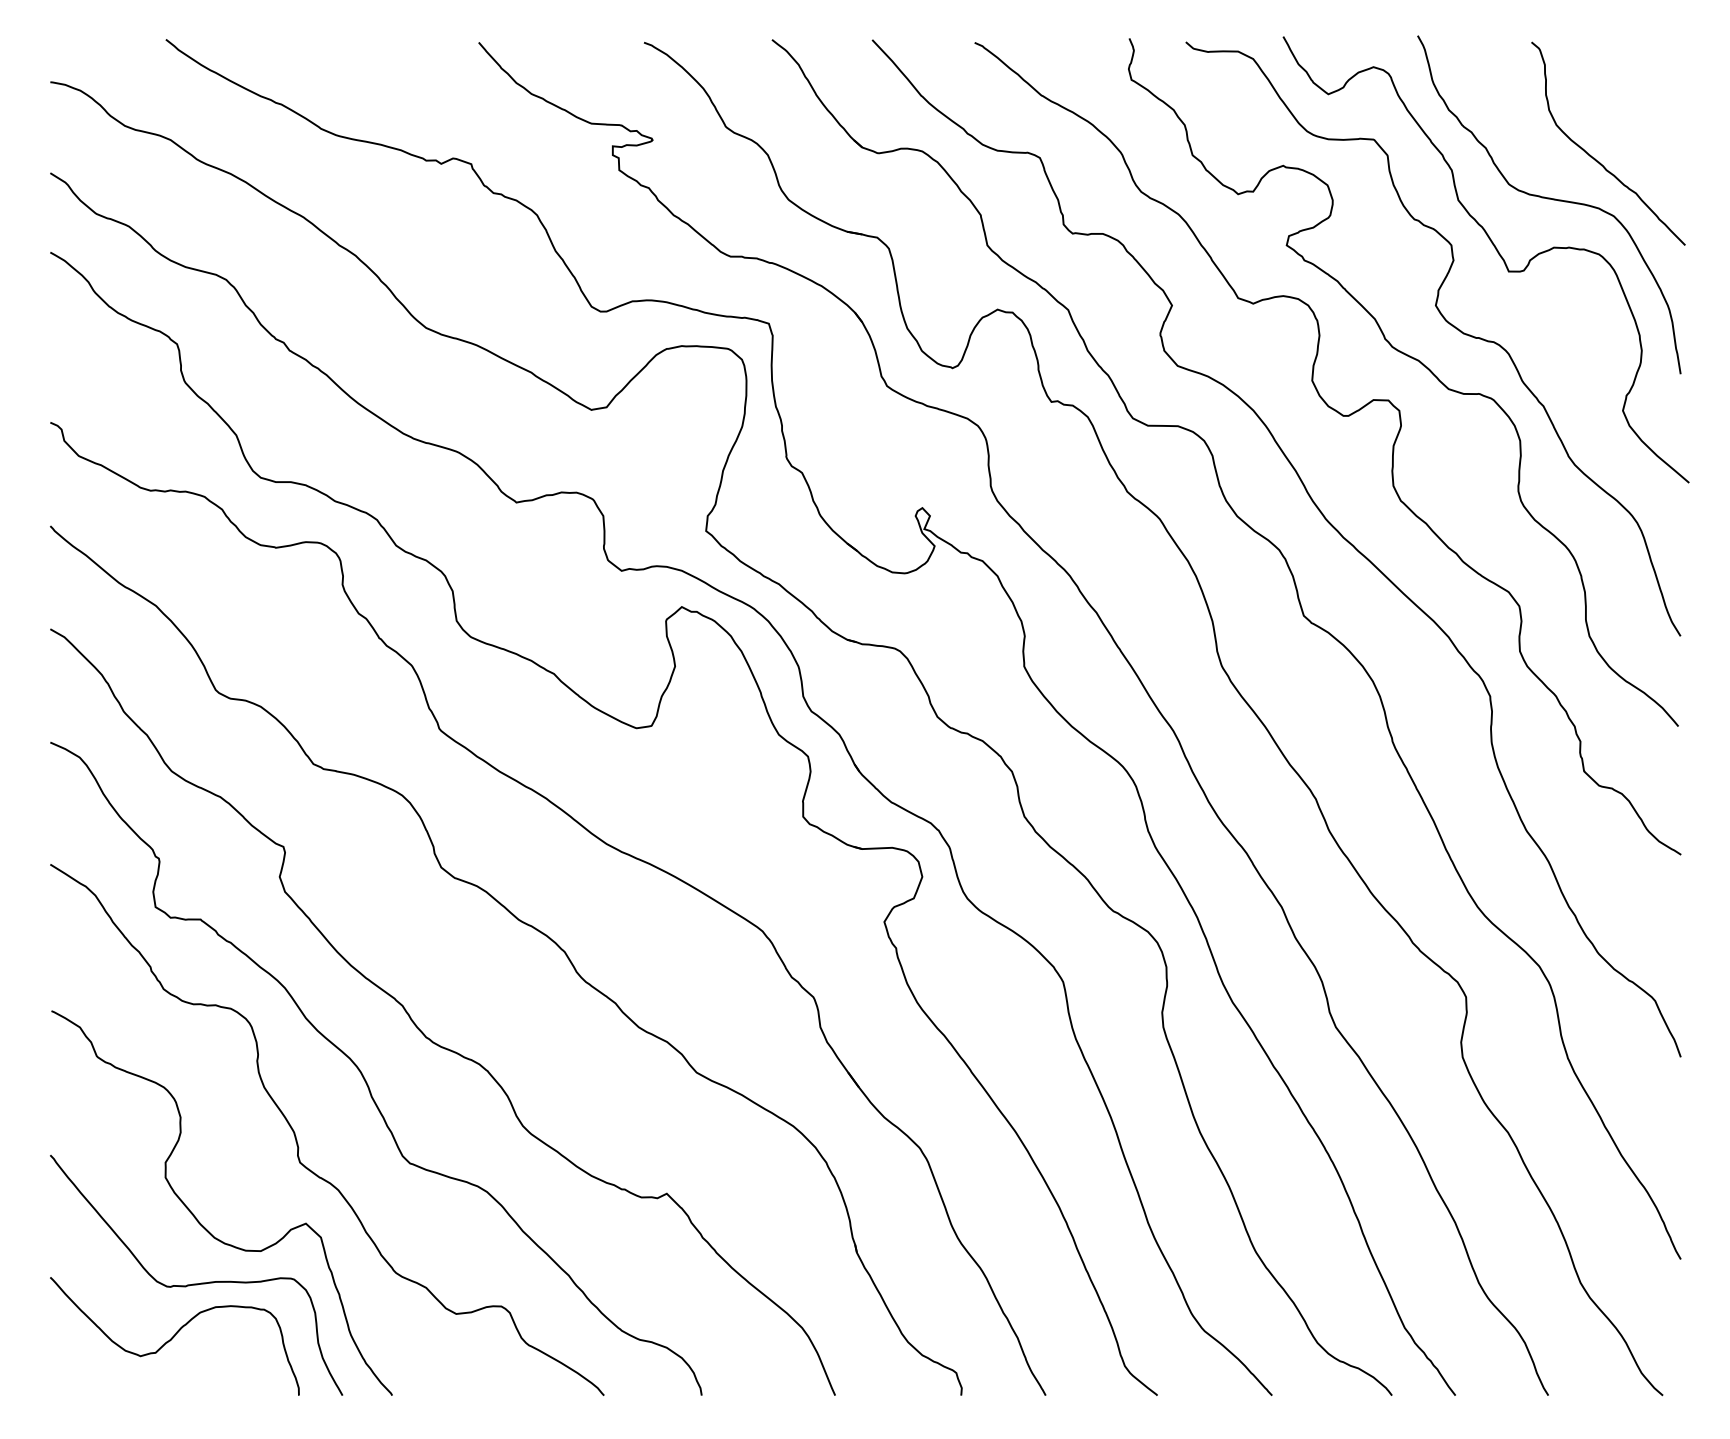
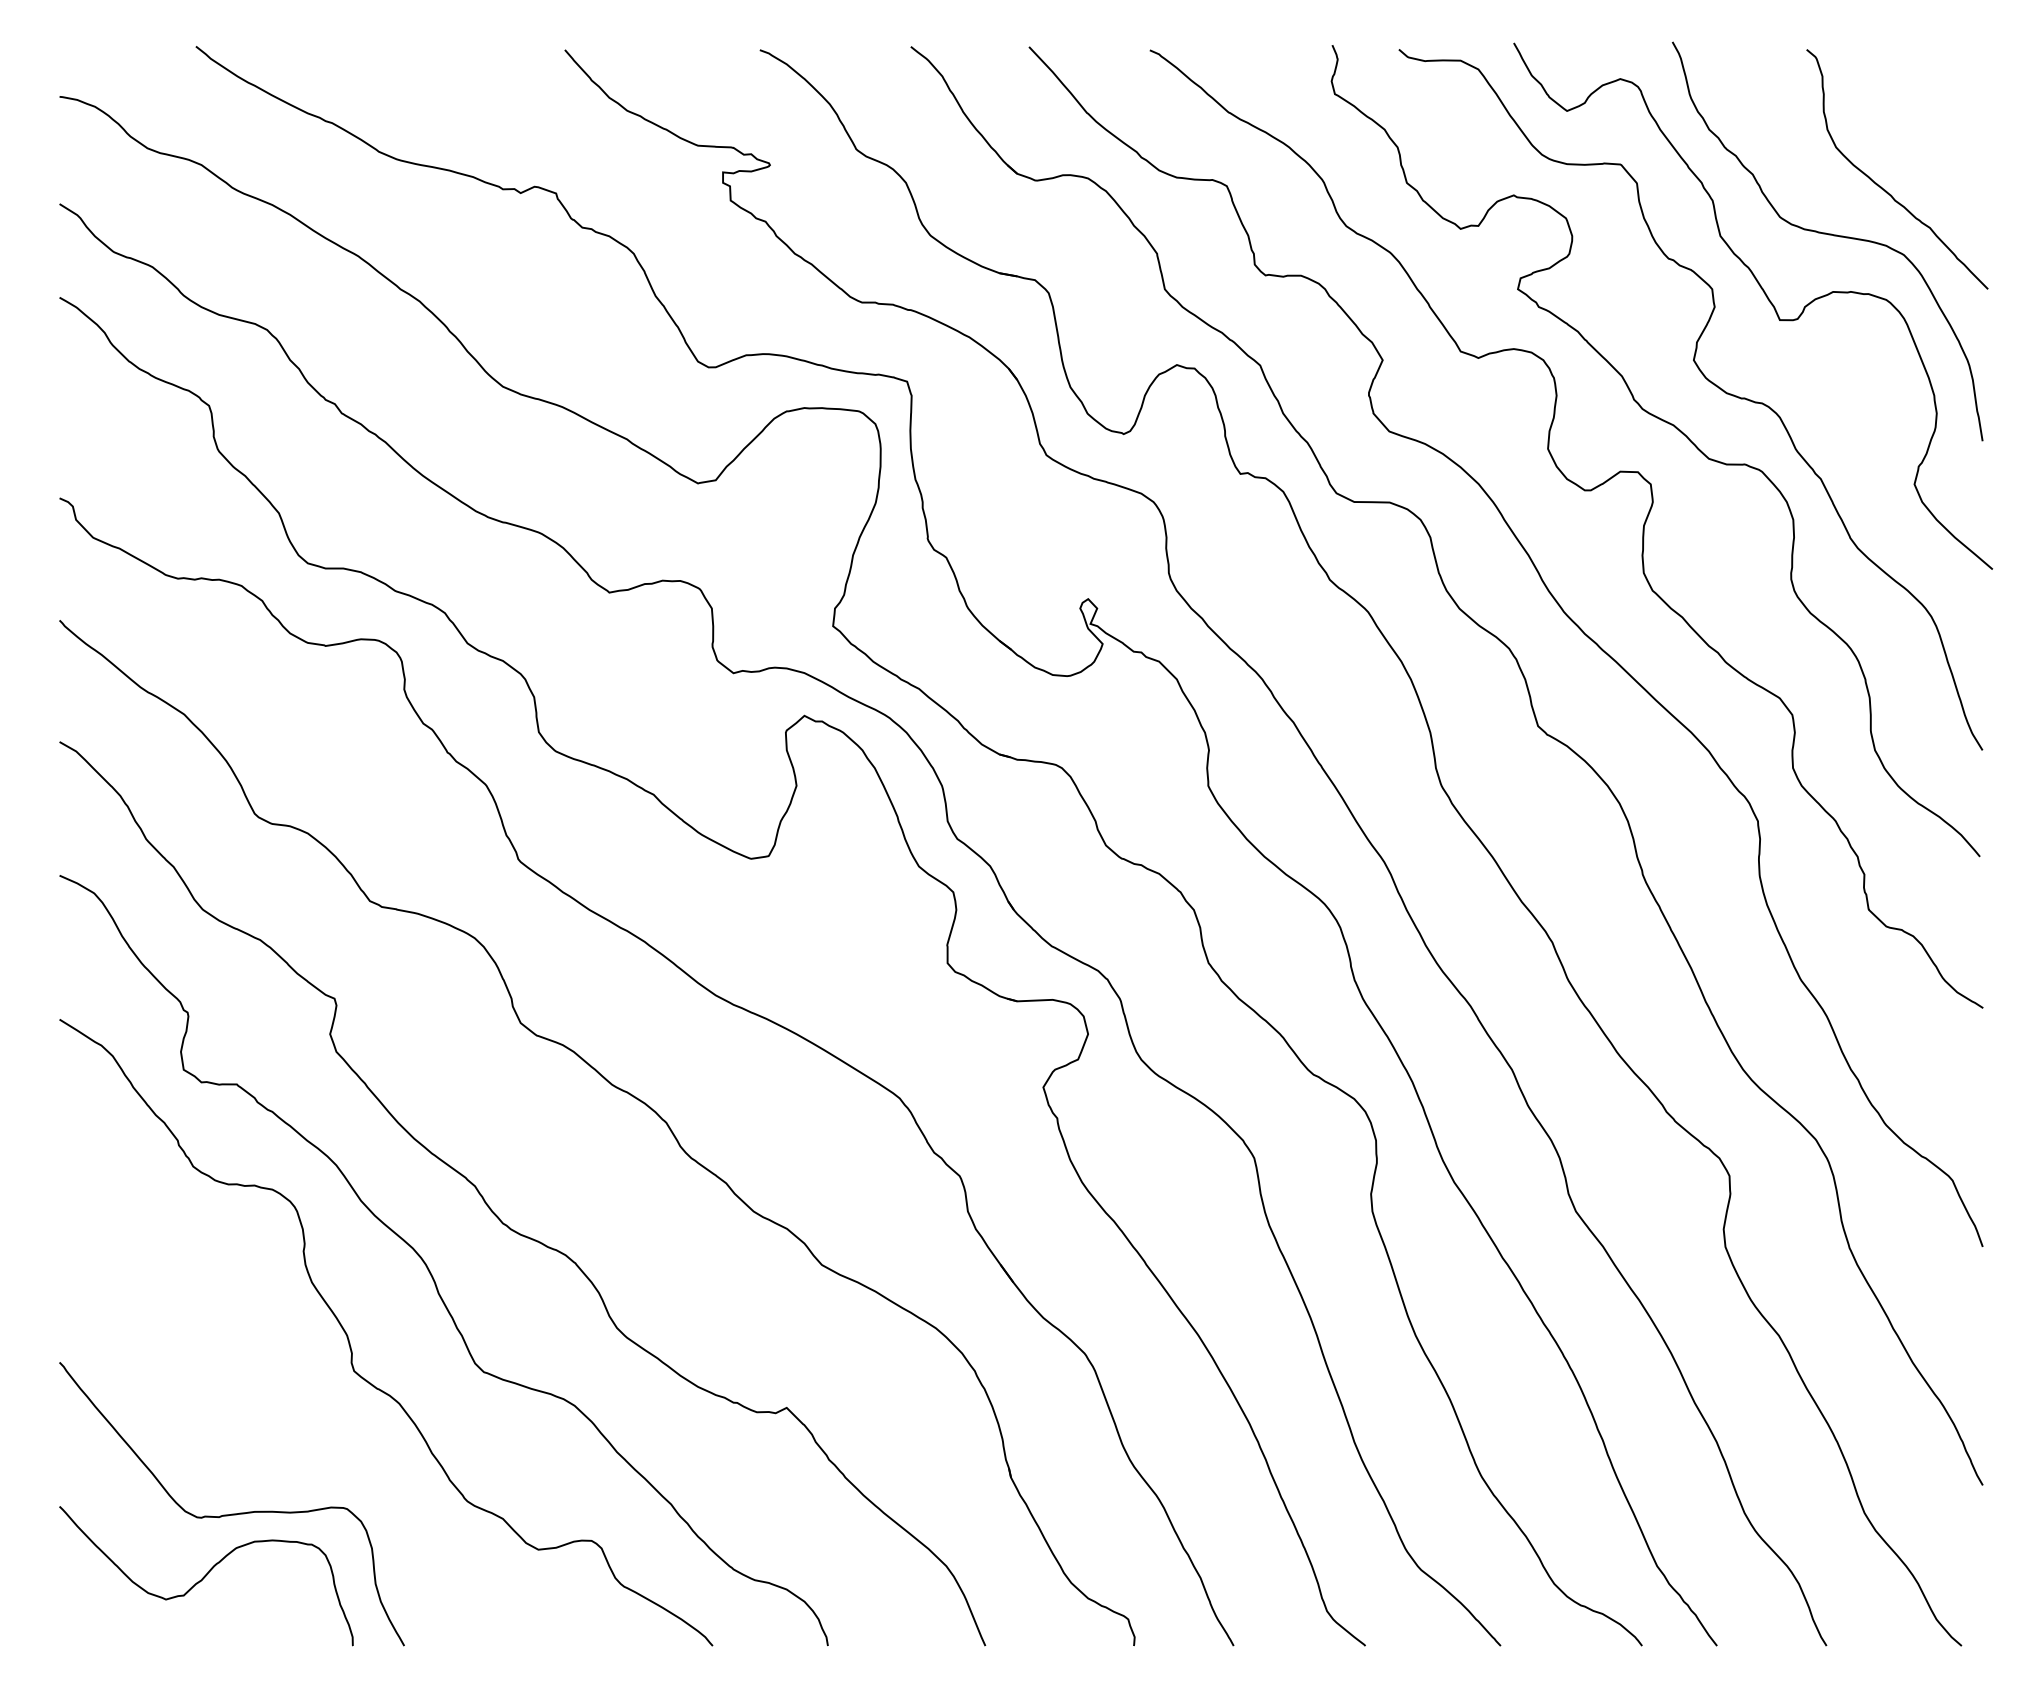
curve: (199, 1221) -> (235, 1440), removed

